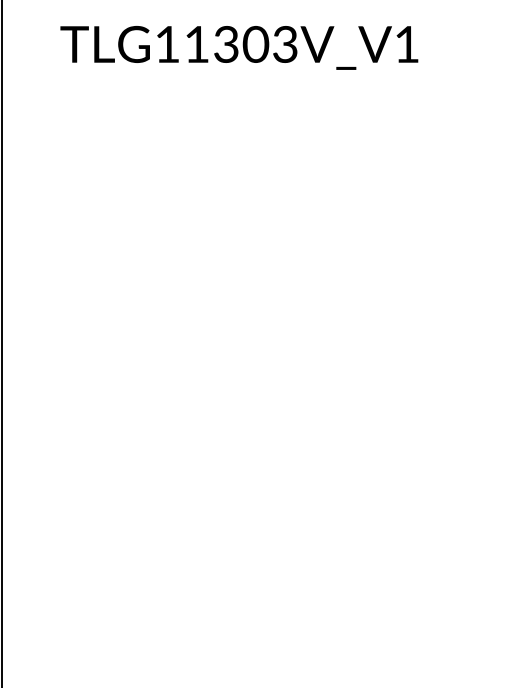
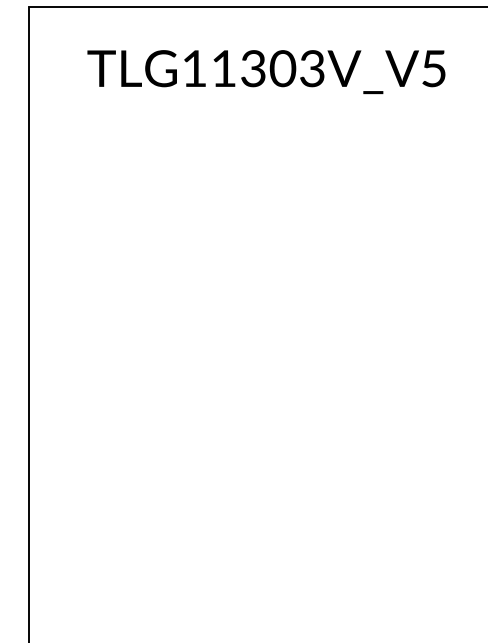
text: (406, 44) -> (433, 68), TLG11303V_V1 -> TLG11303V_V5

